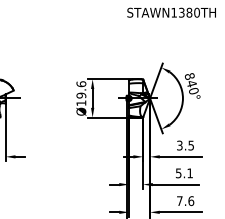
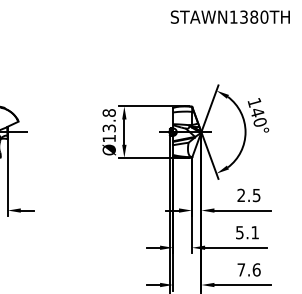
text: (189, 76) -> (254, 102), 840° -> 140°
text: (81, 89) -> (109, 120), Ø19.6 -> Ø13.8
text: (179, 145) -> (240, 195), 3.5 -> 2.5

